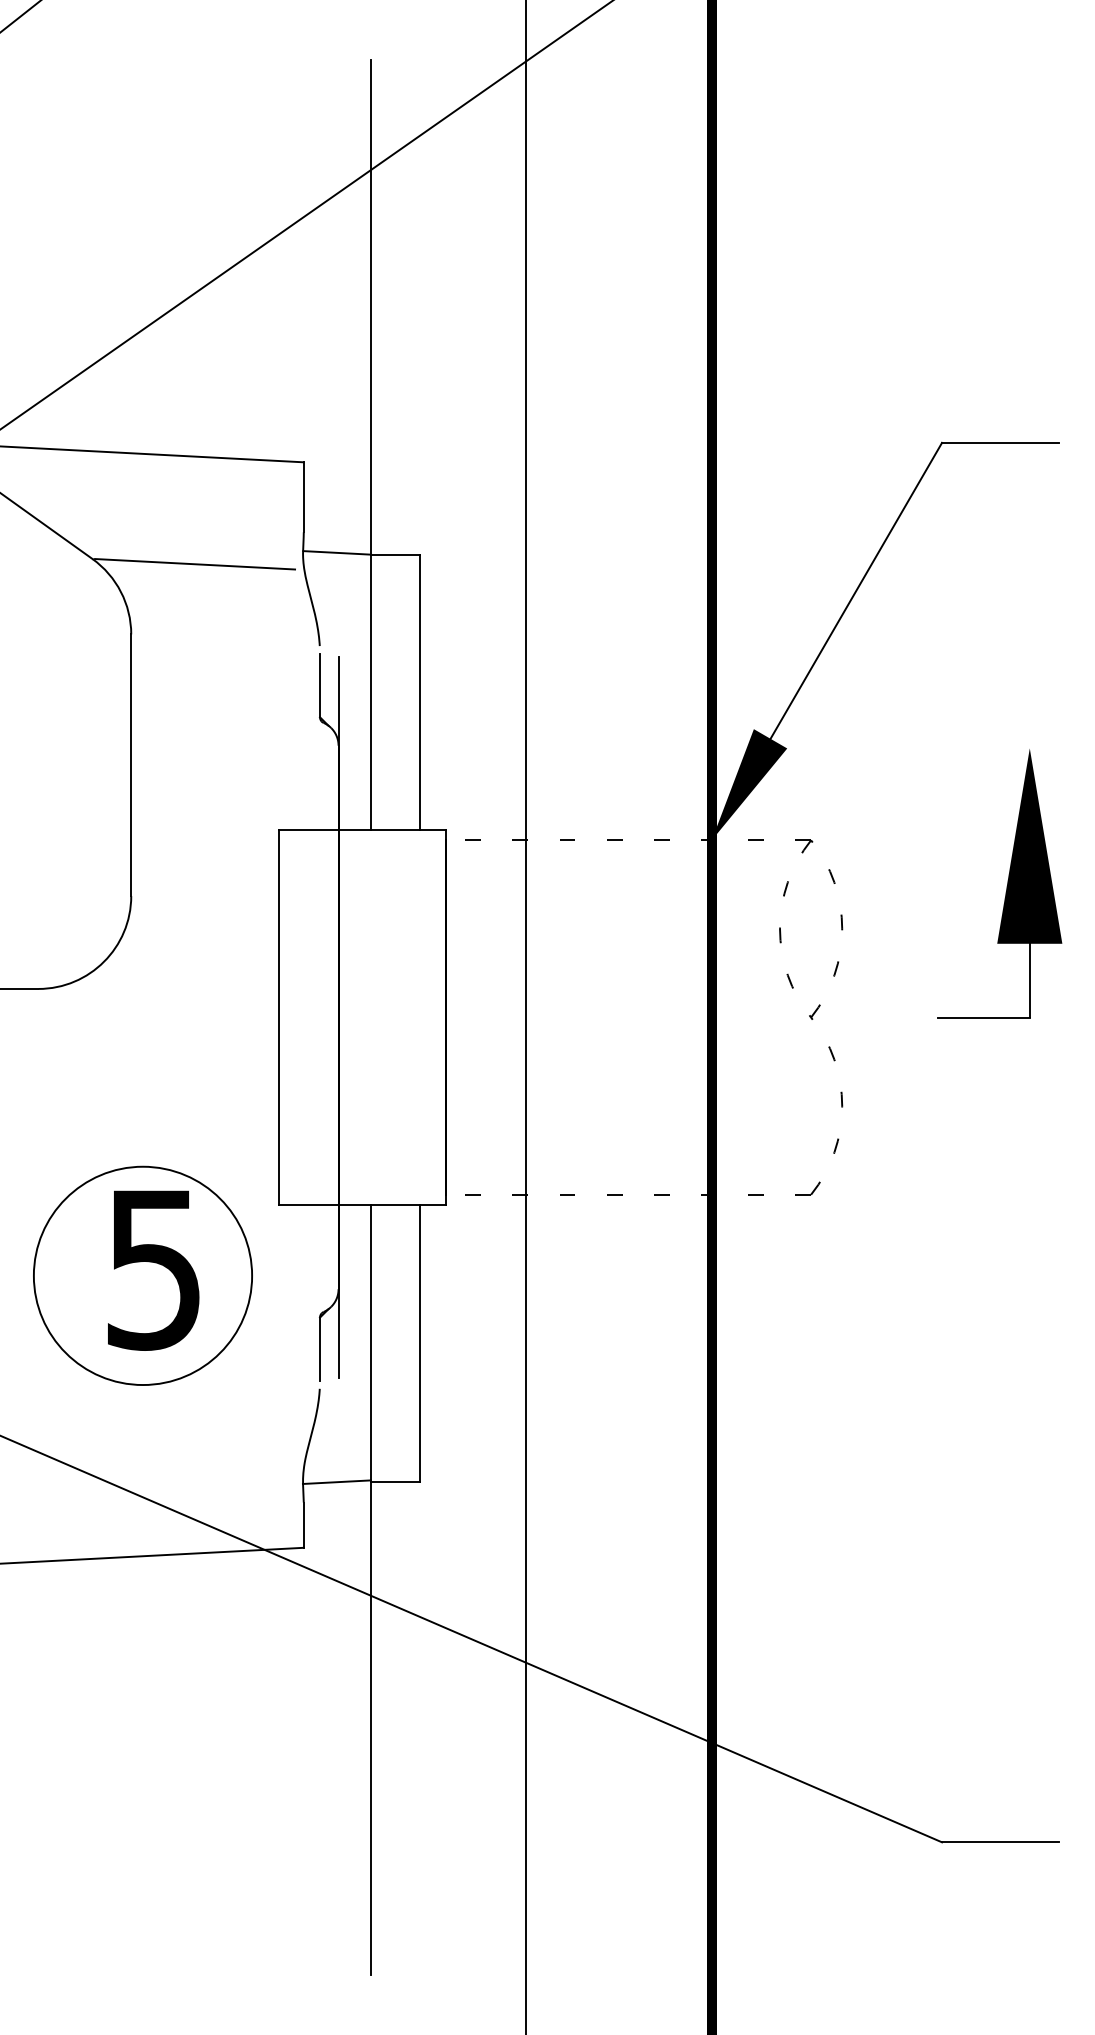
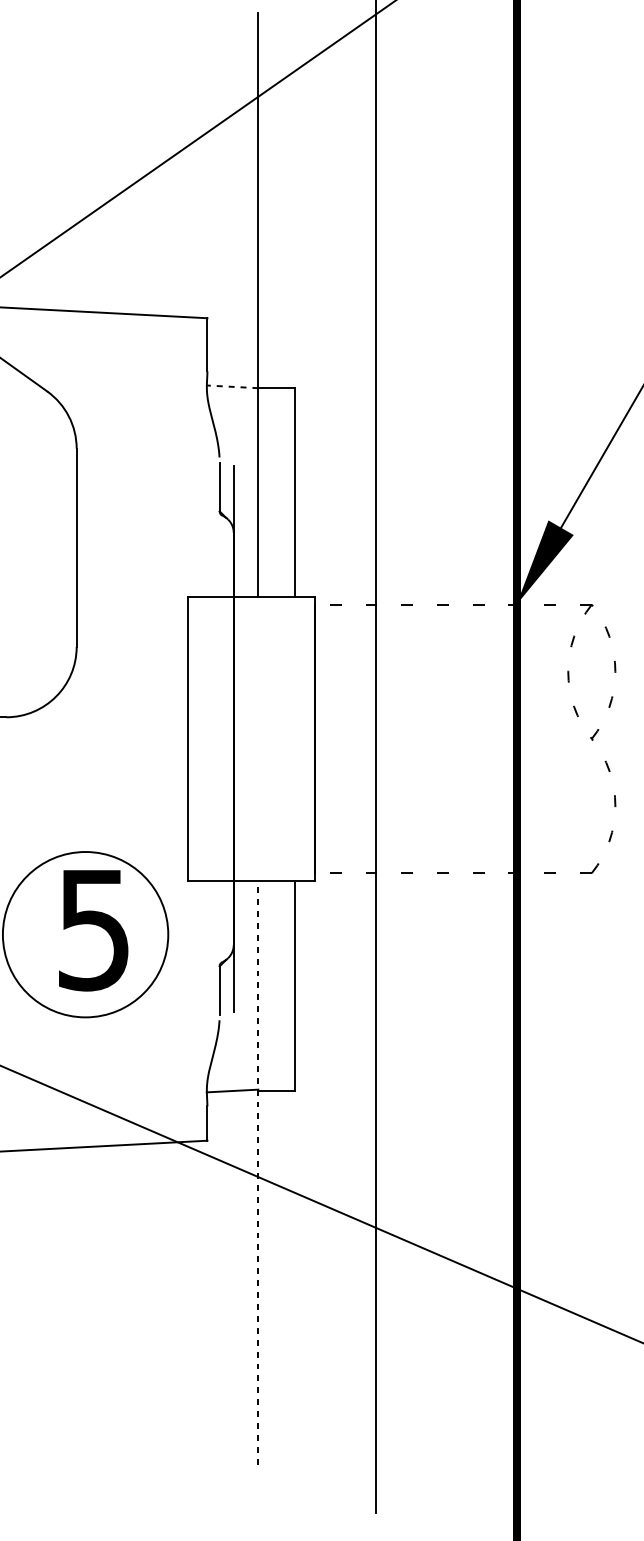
line: (337, 552) -> (232, 386), solid -> dashed
line: (195, 564) -> (125, 395), removed
line: (371, 1589) -> (258, 1172), solid -> dashed

